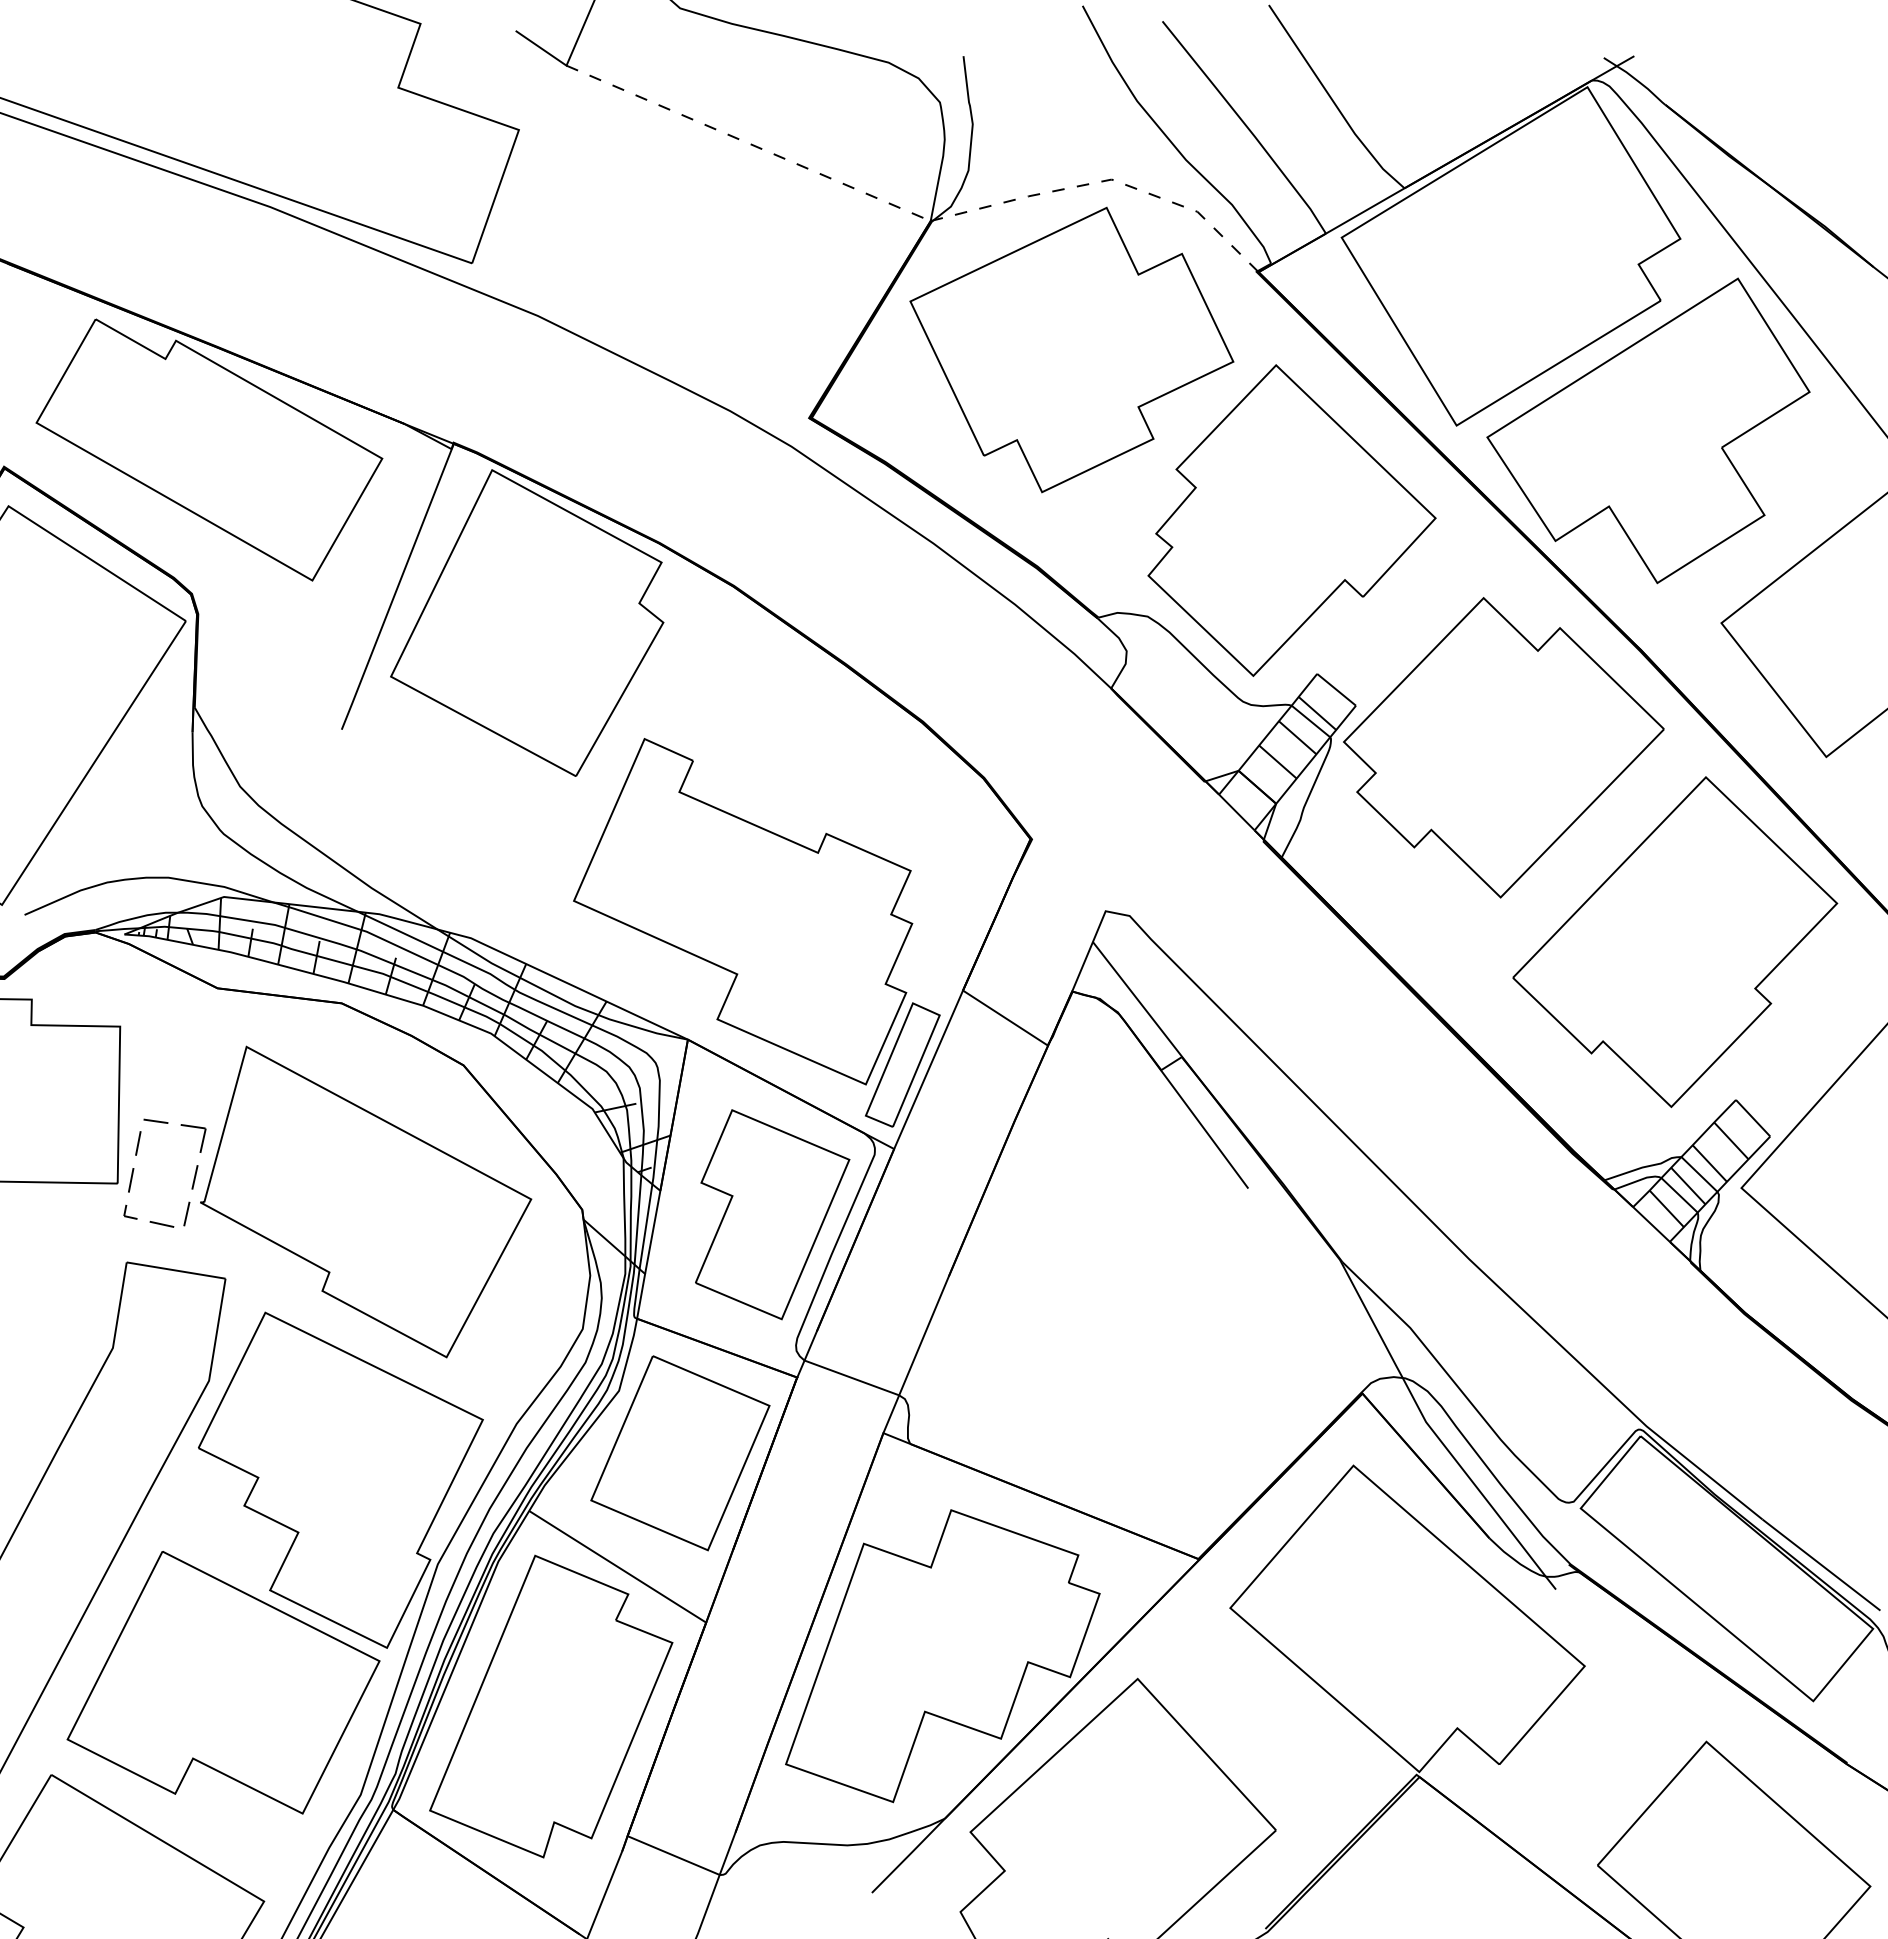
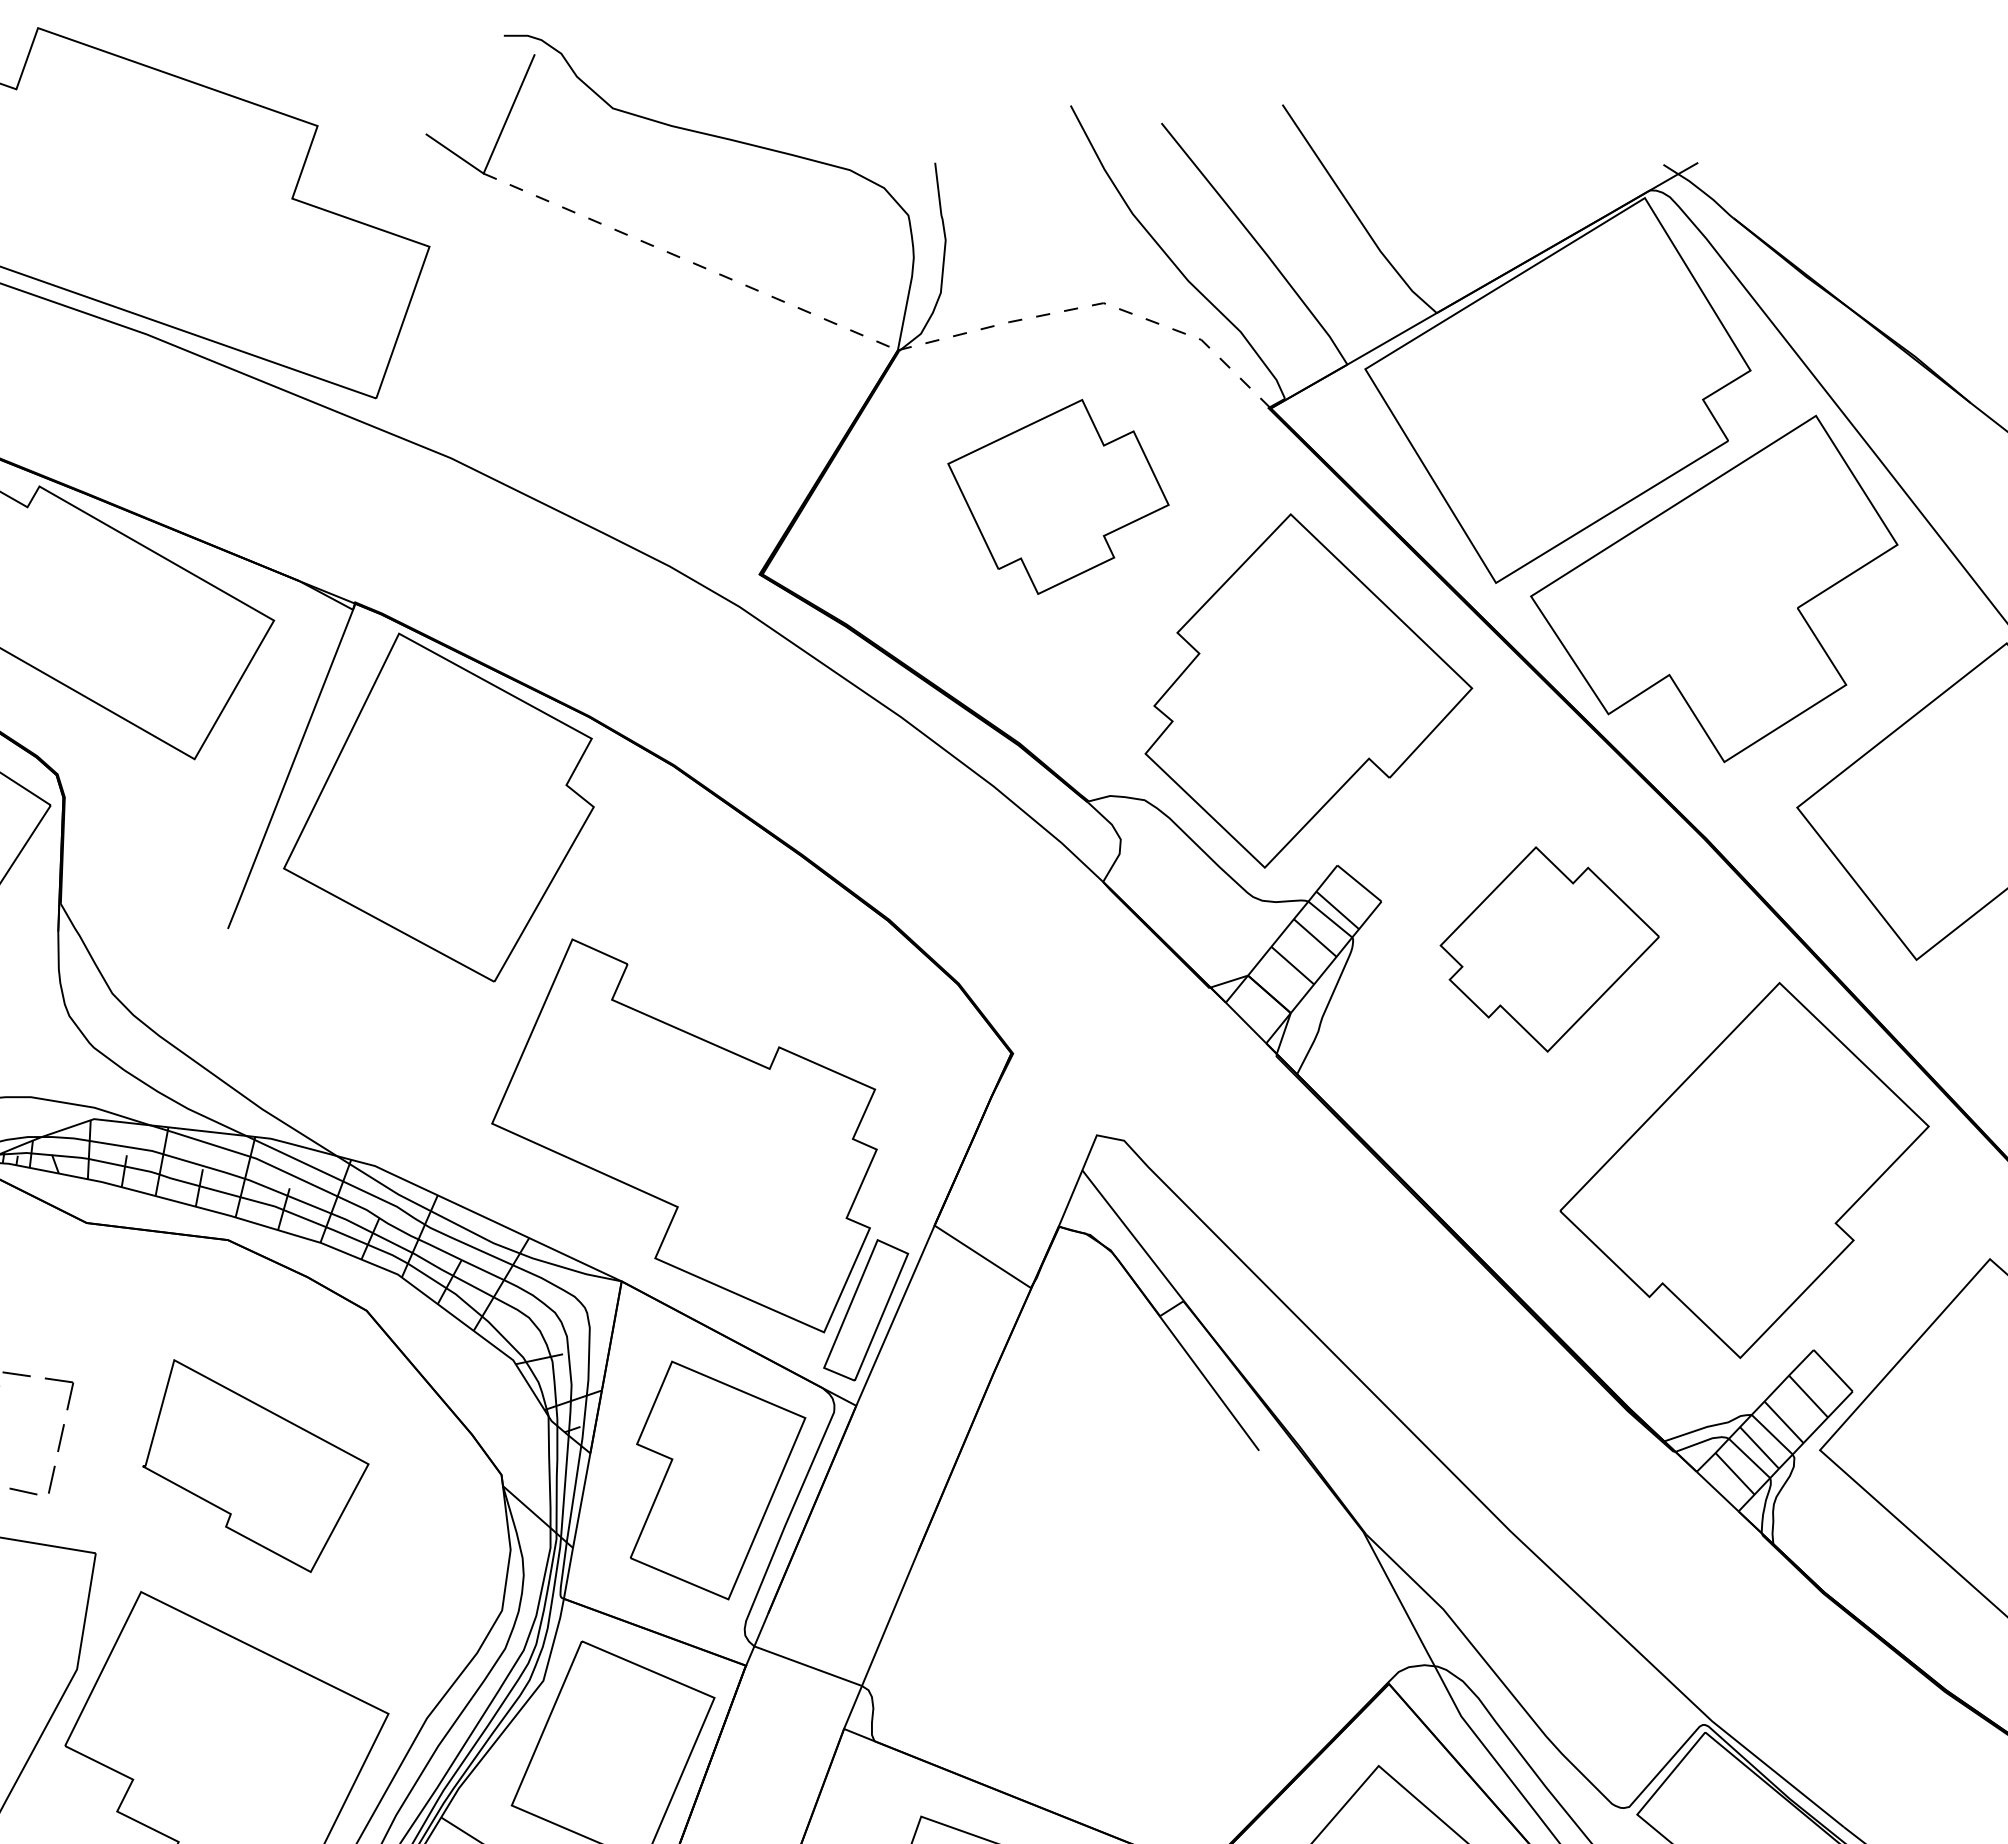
part: (1071, 349) -> (1057, 496), size x0.6
part: (1503, 747) -> (1549, 949), size x0.6
part: (366, 1201) -> (256, 1465), size x0.6

